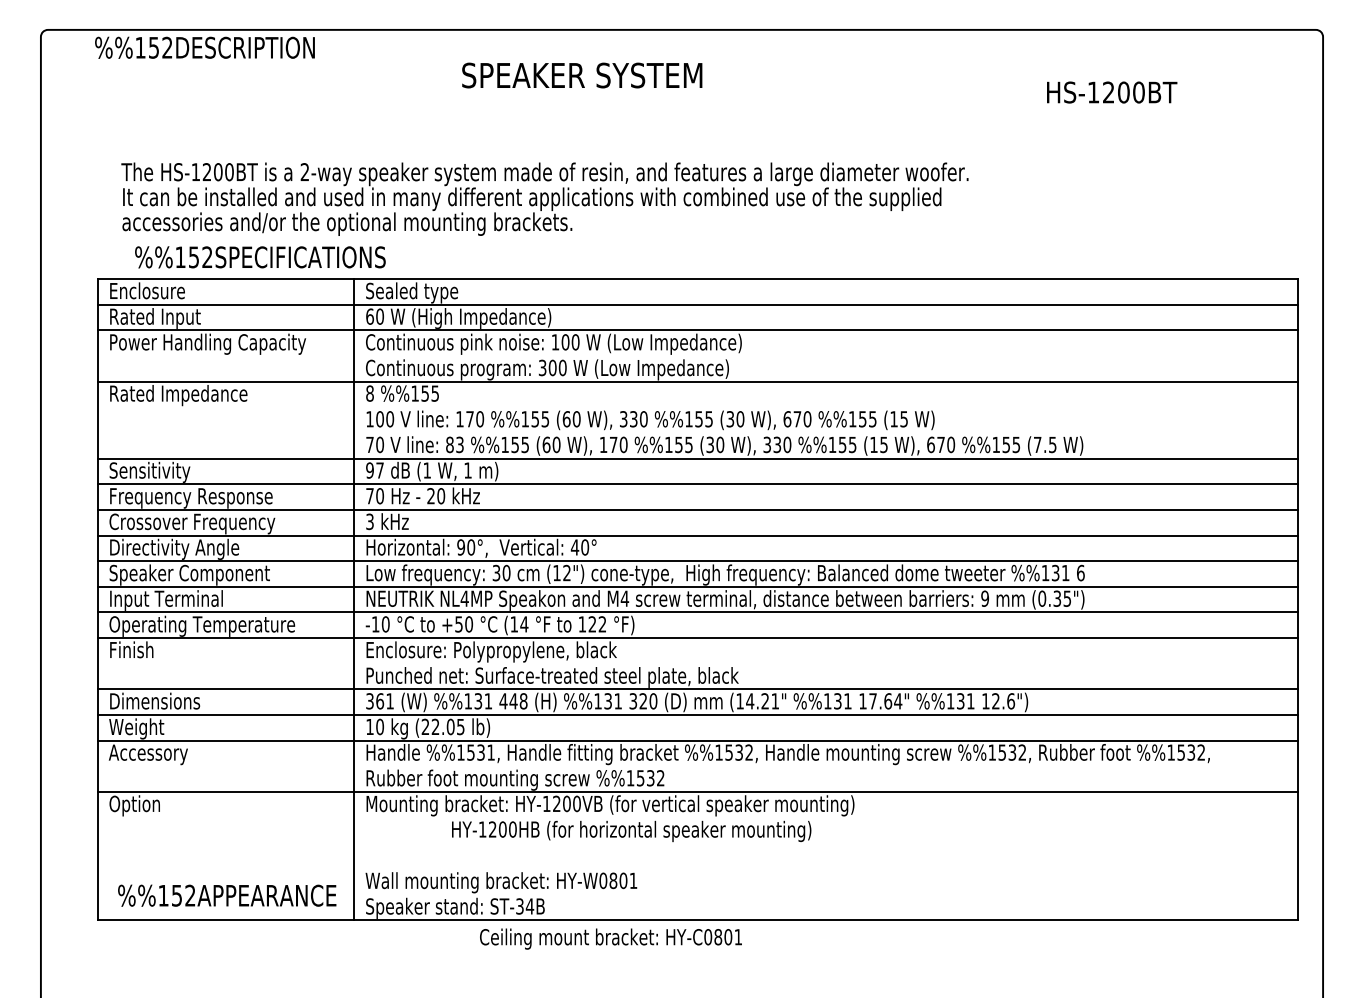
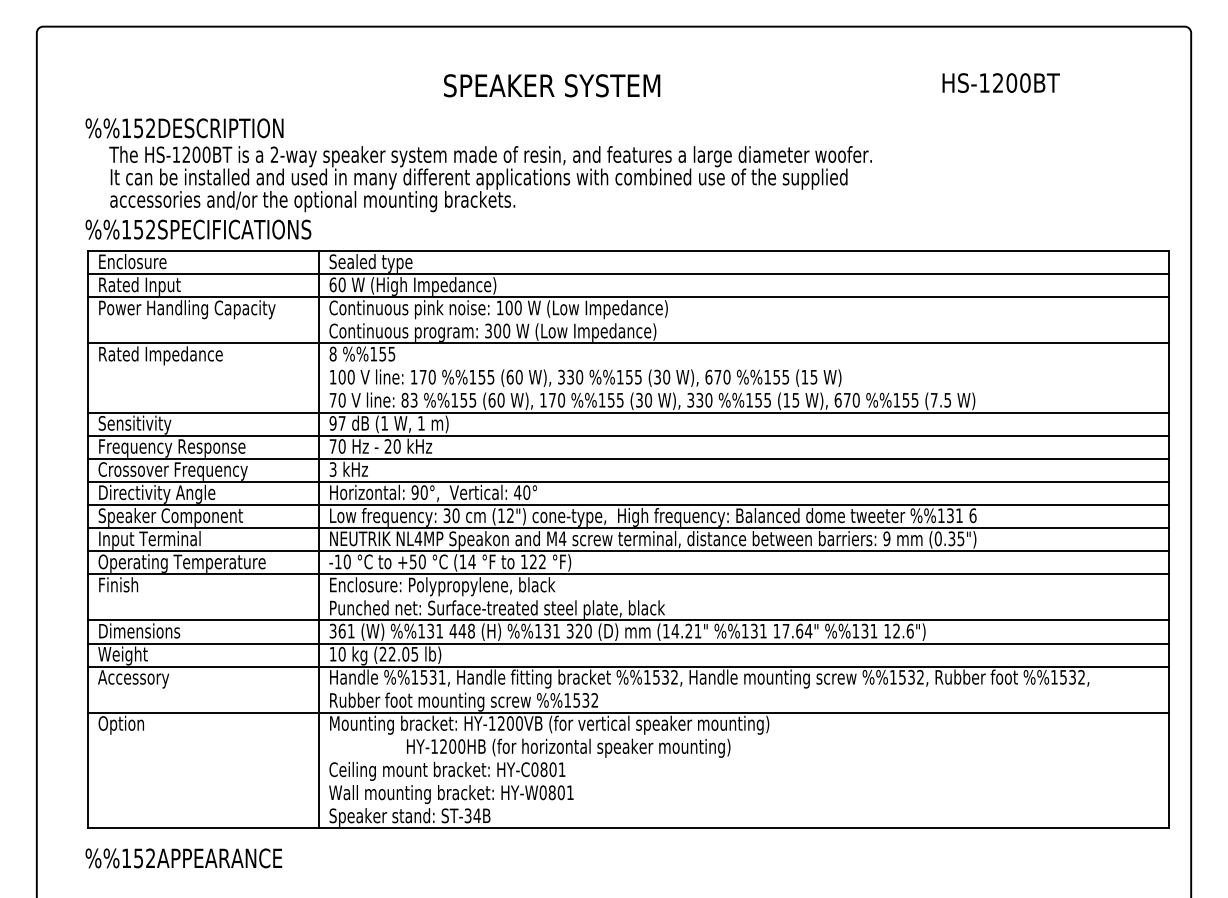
text: (204, 47) -> (184, 128), moved
text: (582, 75) -> (552, 85), moved
text: (260, 257) -> (198, 229), moved
text: (227, 895) -> (184, 858), moved
text: (610, 938) -> (446, 770), moved

